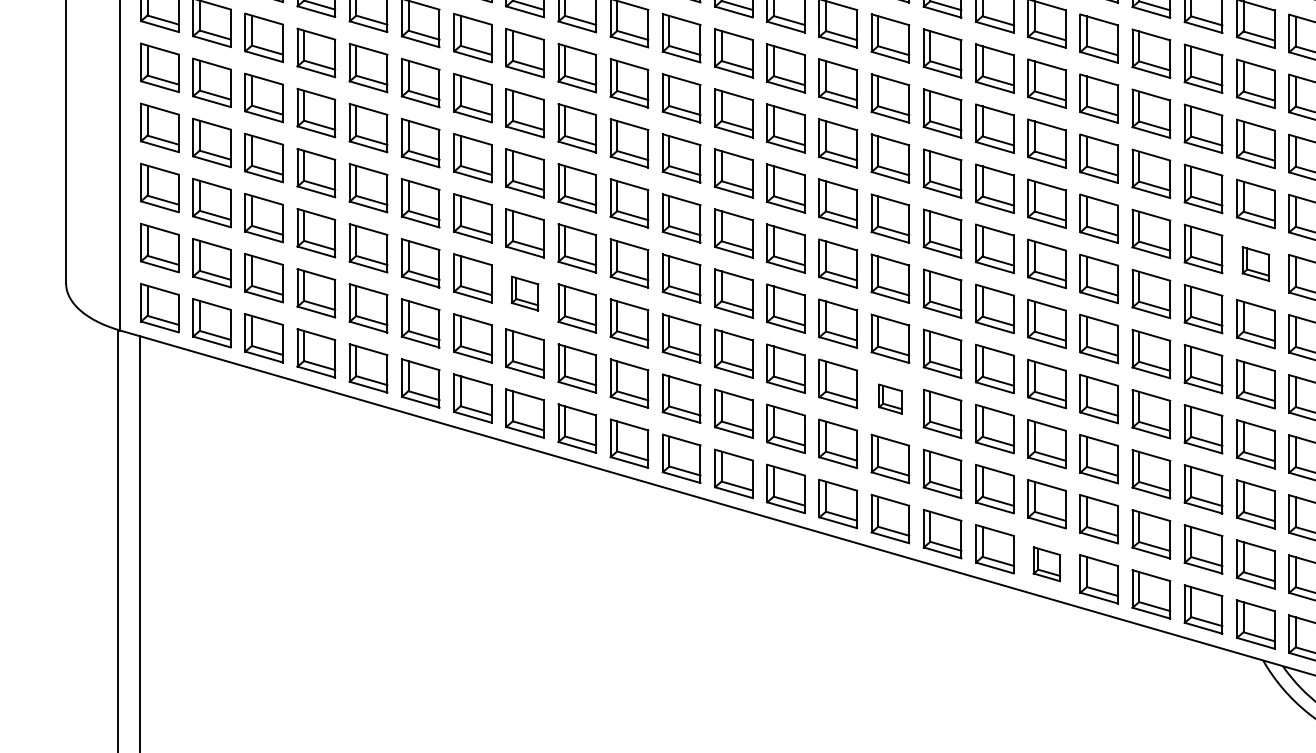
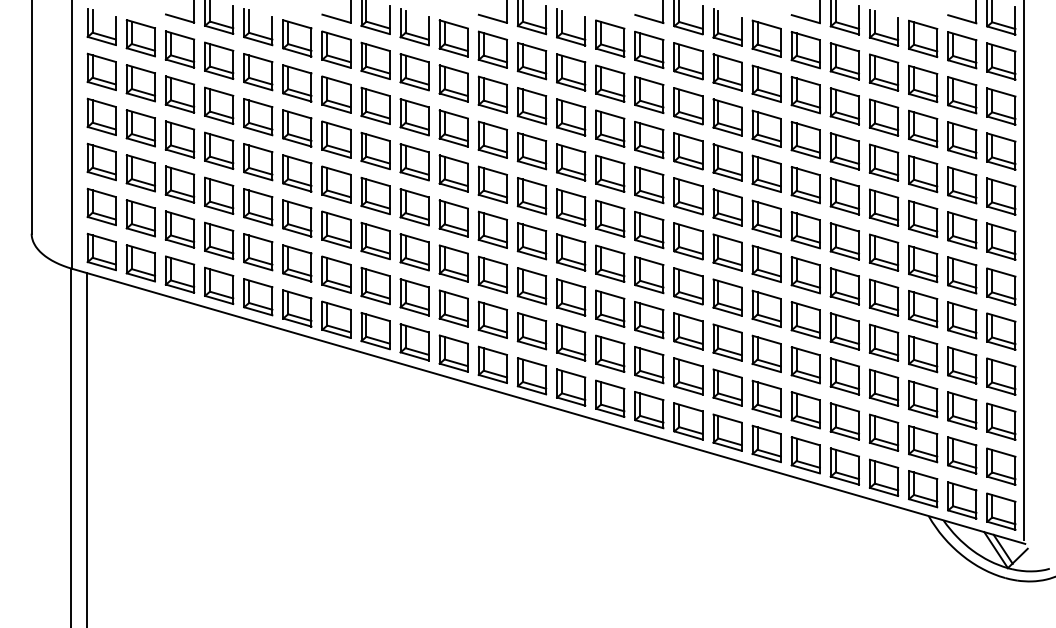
part: (1256, 263) -> (923, 218), size x1.43
part: (524, 294) -> (375, 241), size x1.43
part: (890, 399) -> (649, 320), size x1.67
part: (1046, 563) -> (766, 443), size x1.43

